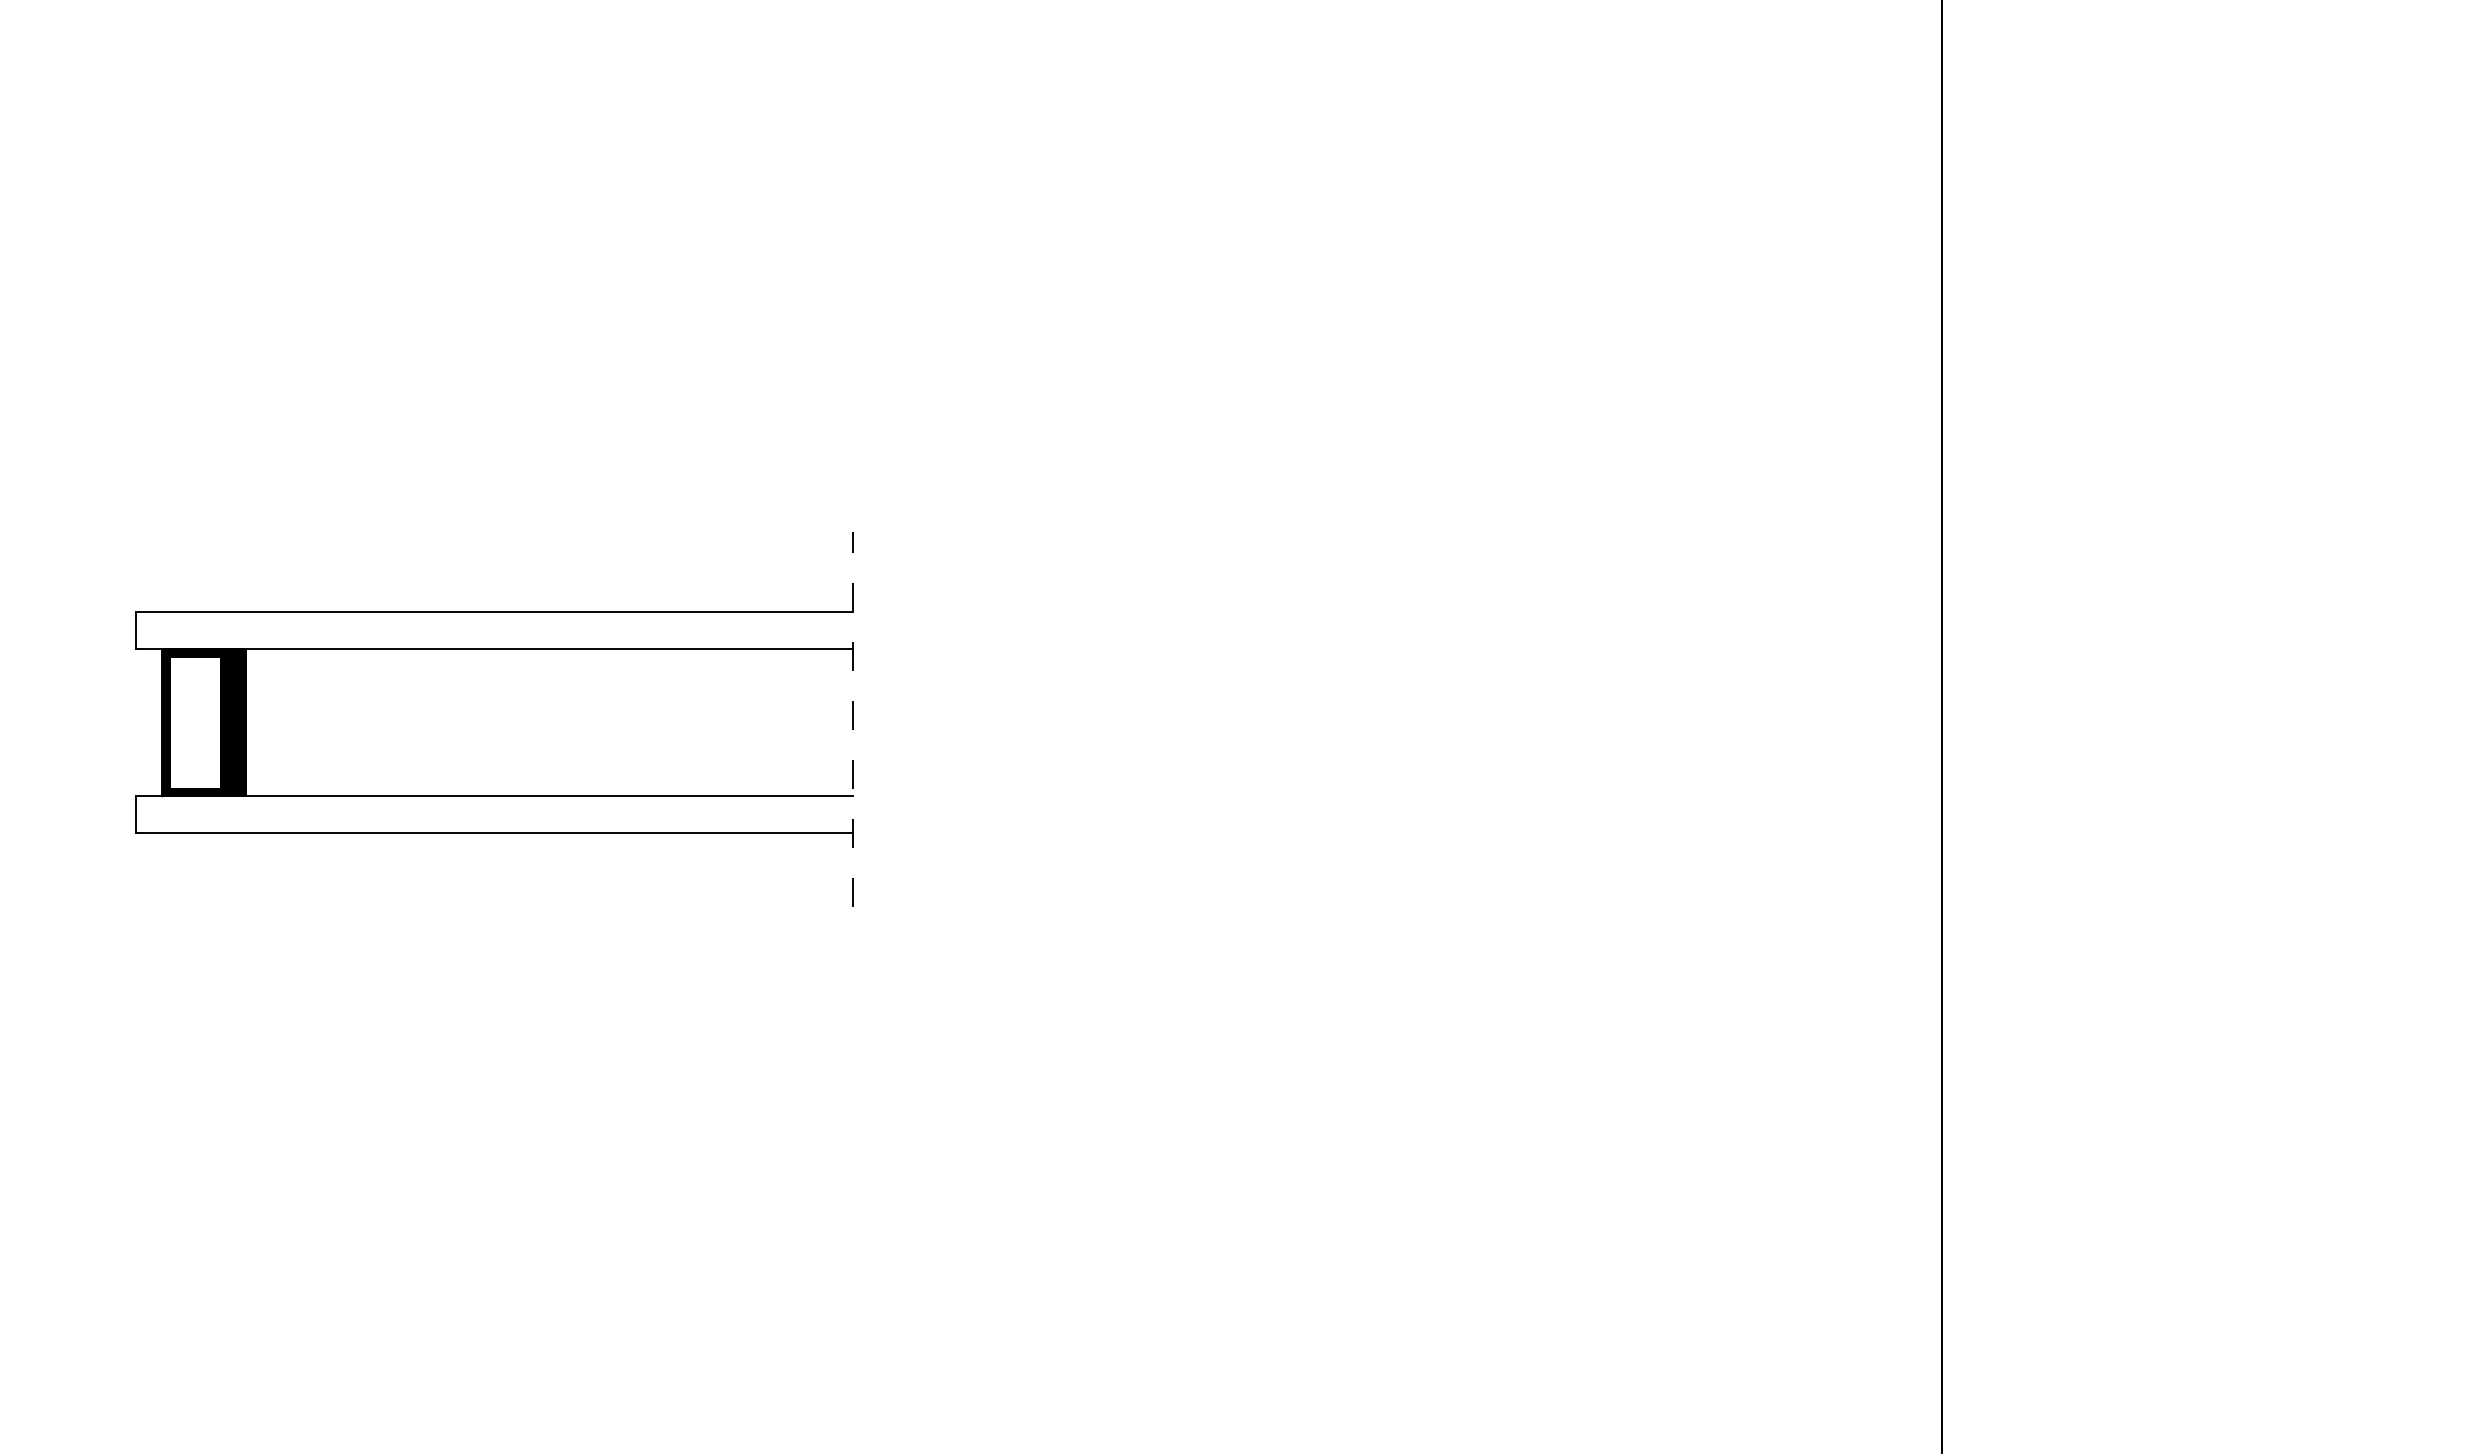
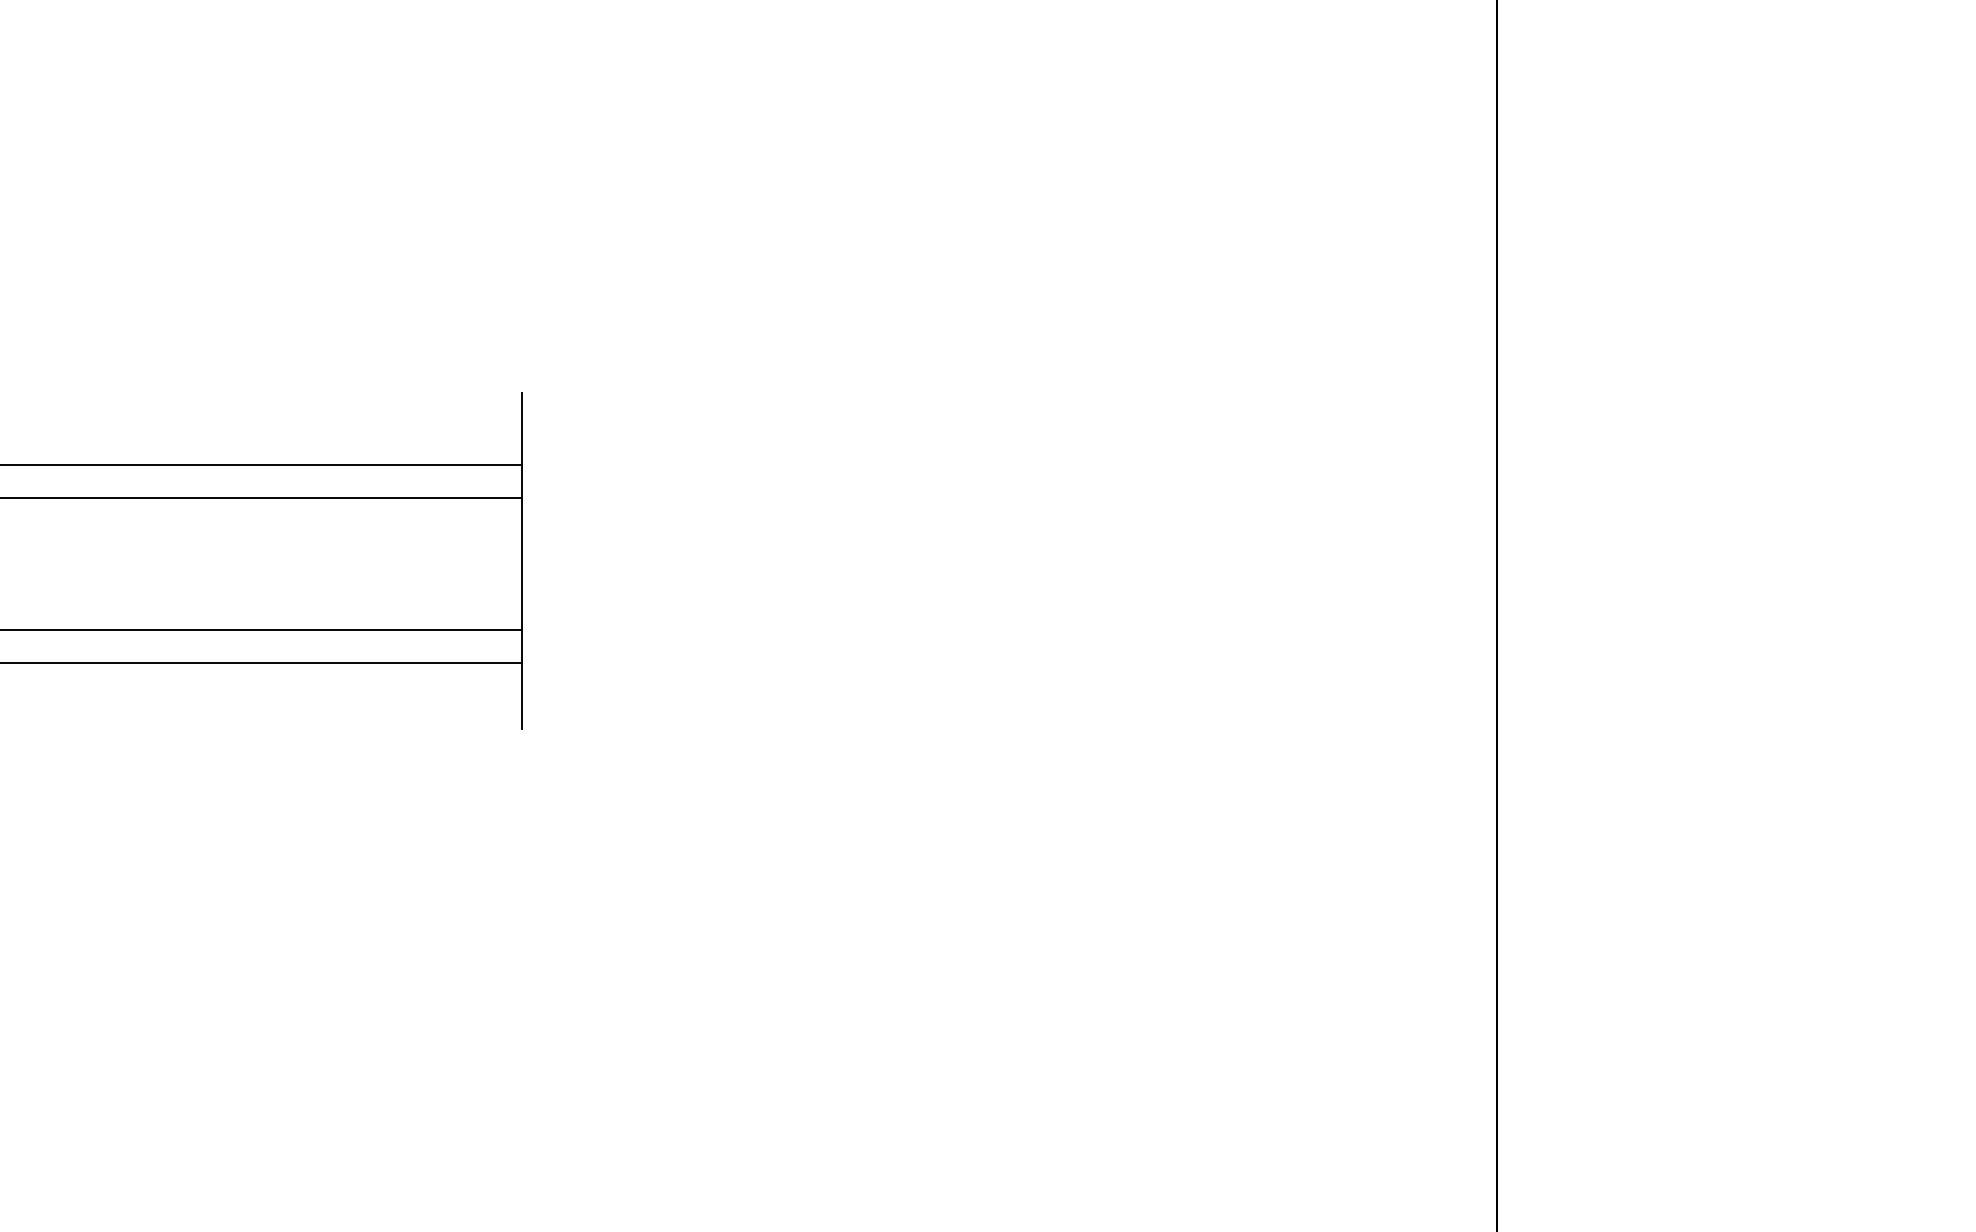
line: (852, 719) -> (522, 561), dashed -> solid

